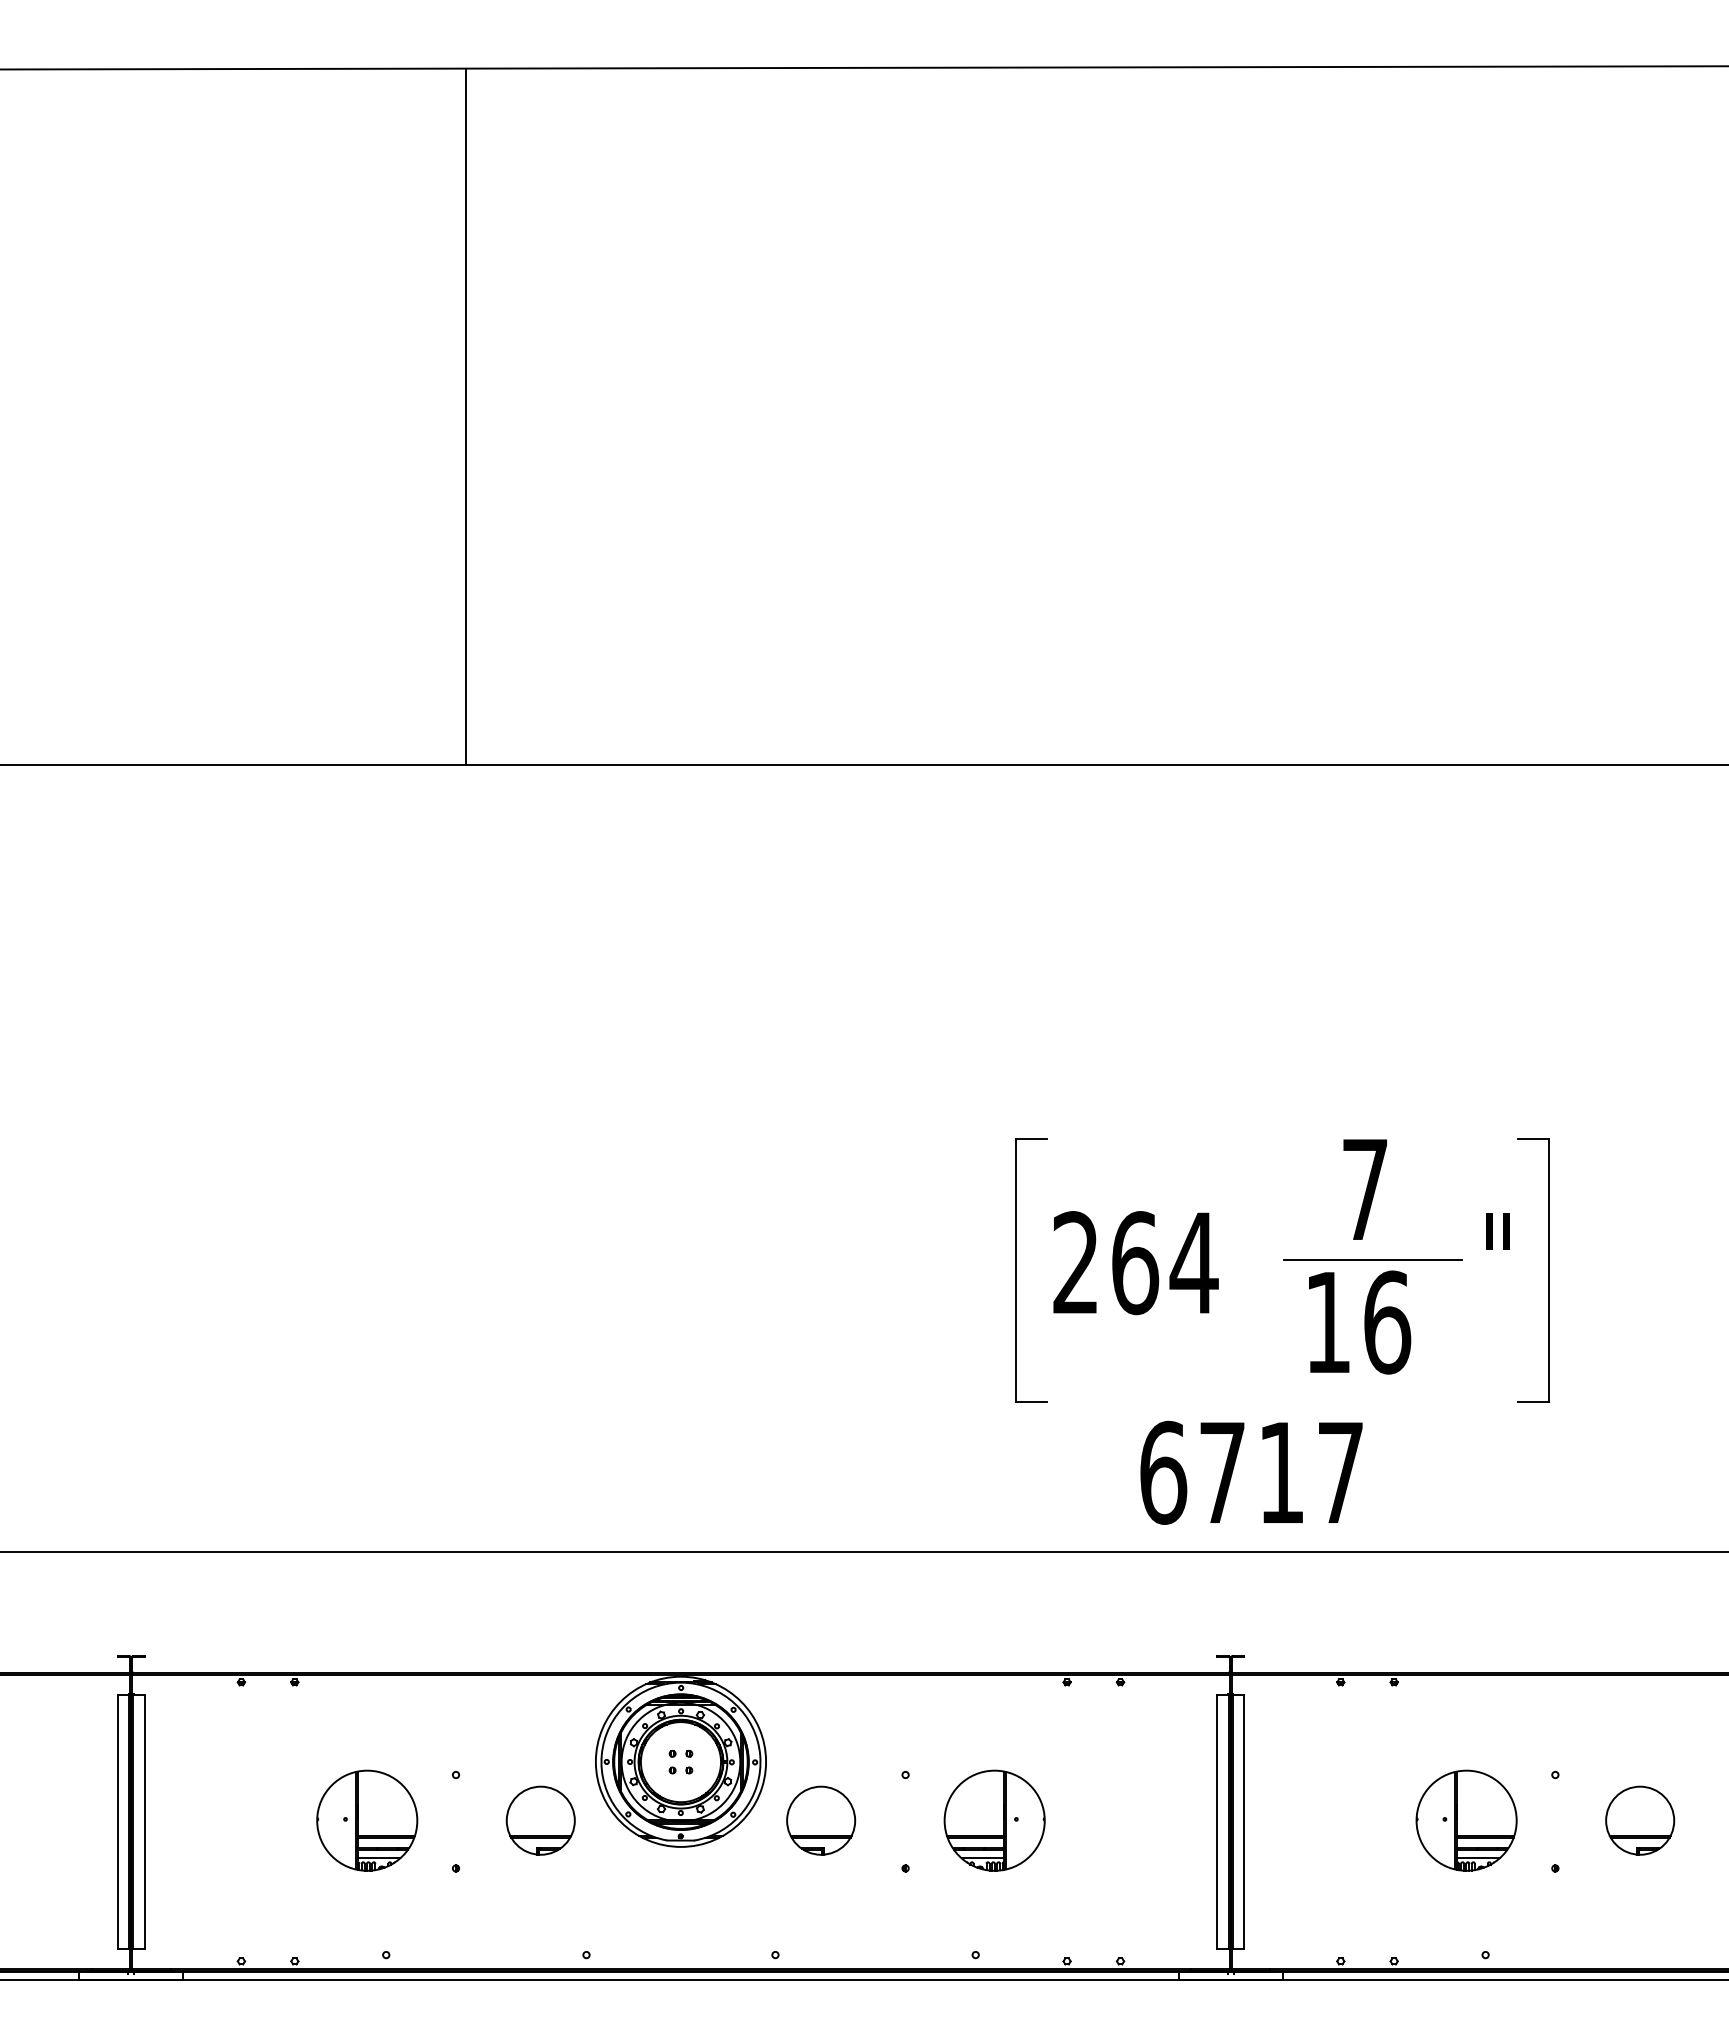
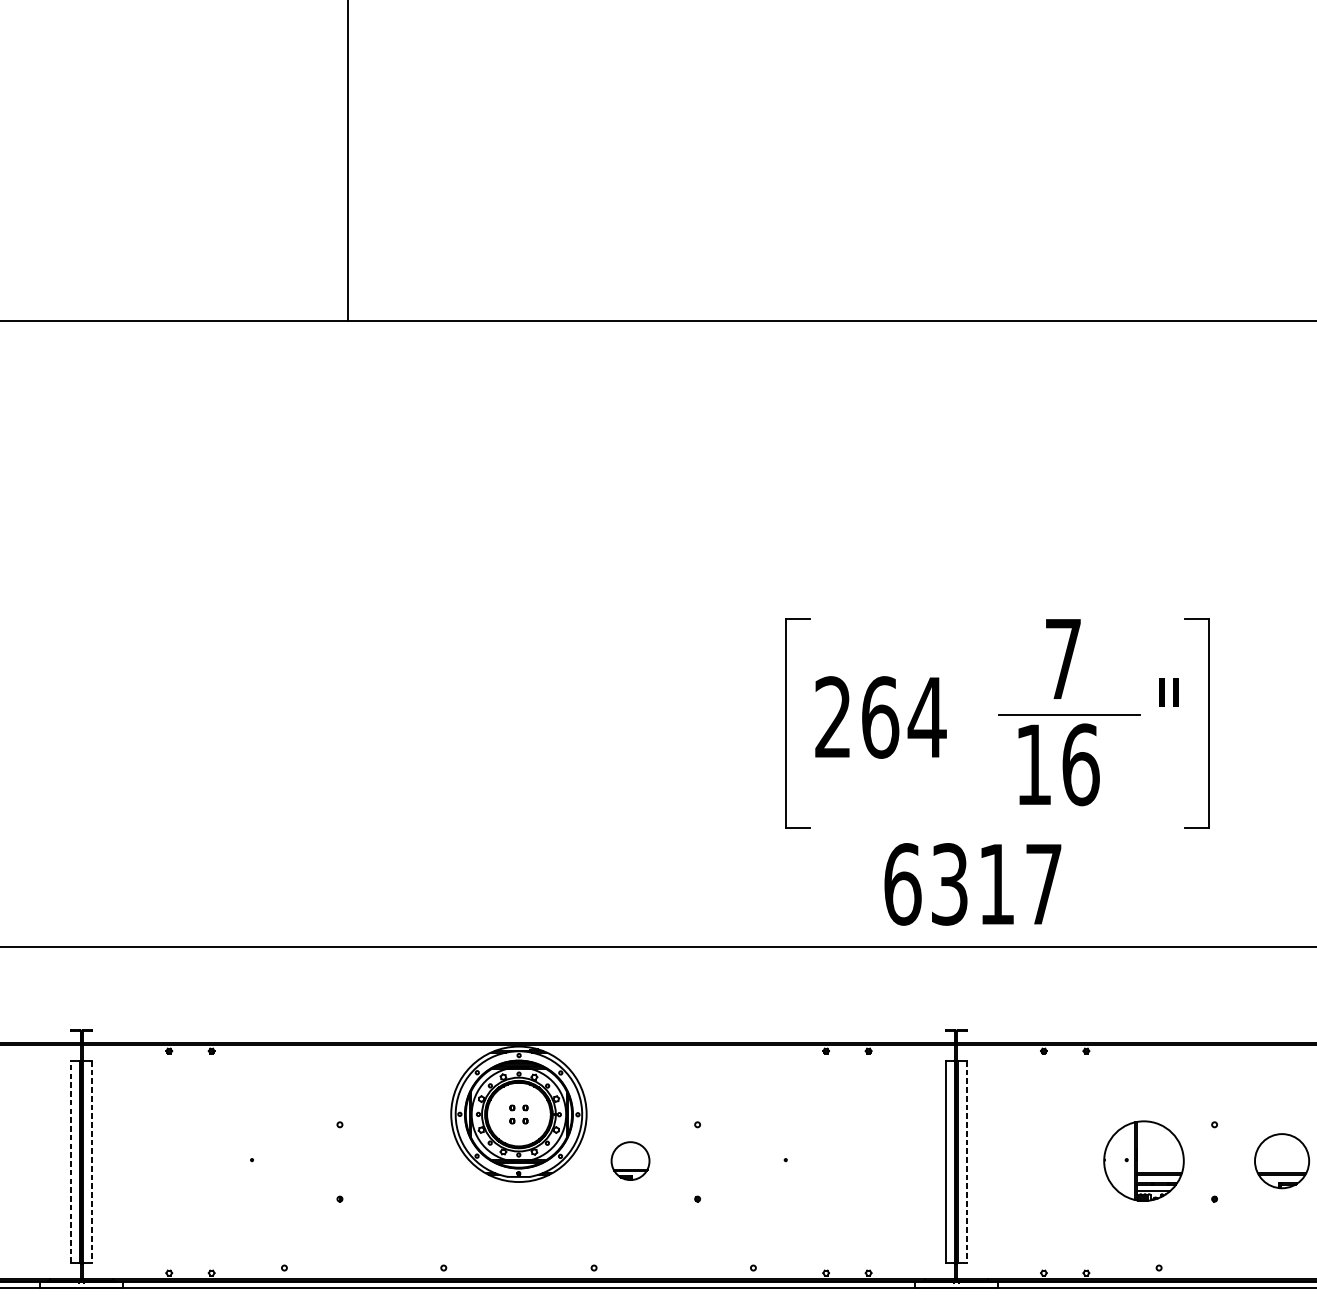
text: (1222, 1472) -> (949, 884), 6717 -> 6317
part: (367, 1820) -> (269, 1160), removed
part: (540, 1820) -> (407, 1160), removed
part: (821, 1820) -> (630, 1160), size x0.7
part: (994, 1820) -> (768, 1160), removed
line: (117, 1821) -> (70, 1161), solid -> dashed
line: (144, 1821) -> (92, 1161), solid -> dashed
line: (1244, 1821) -> (967, 1161), solid -> dashed

